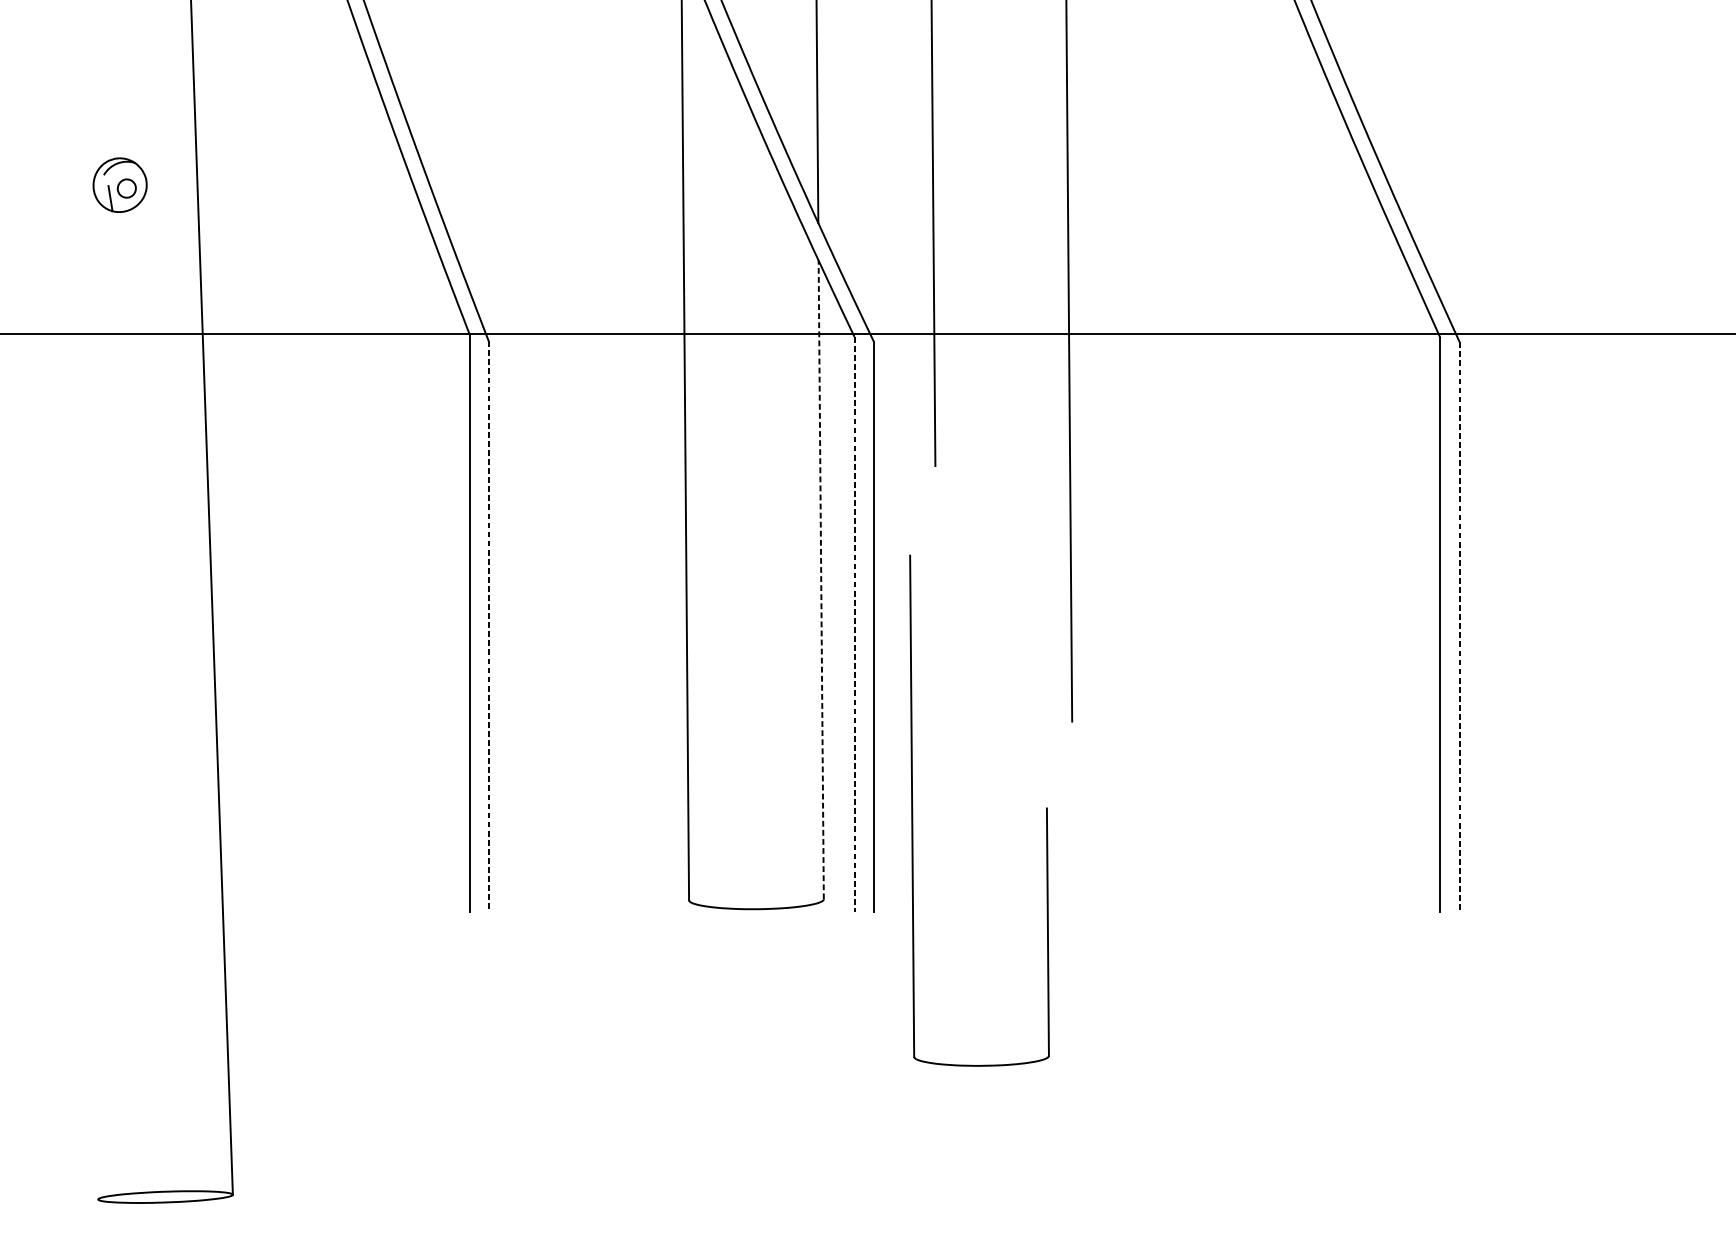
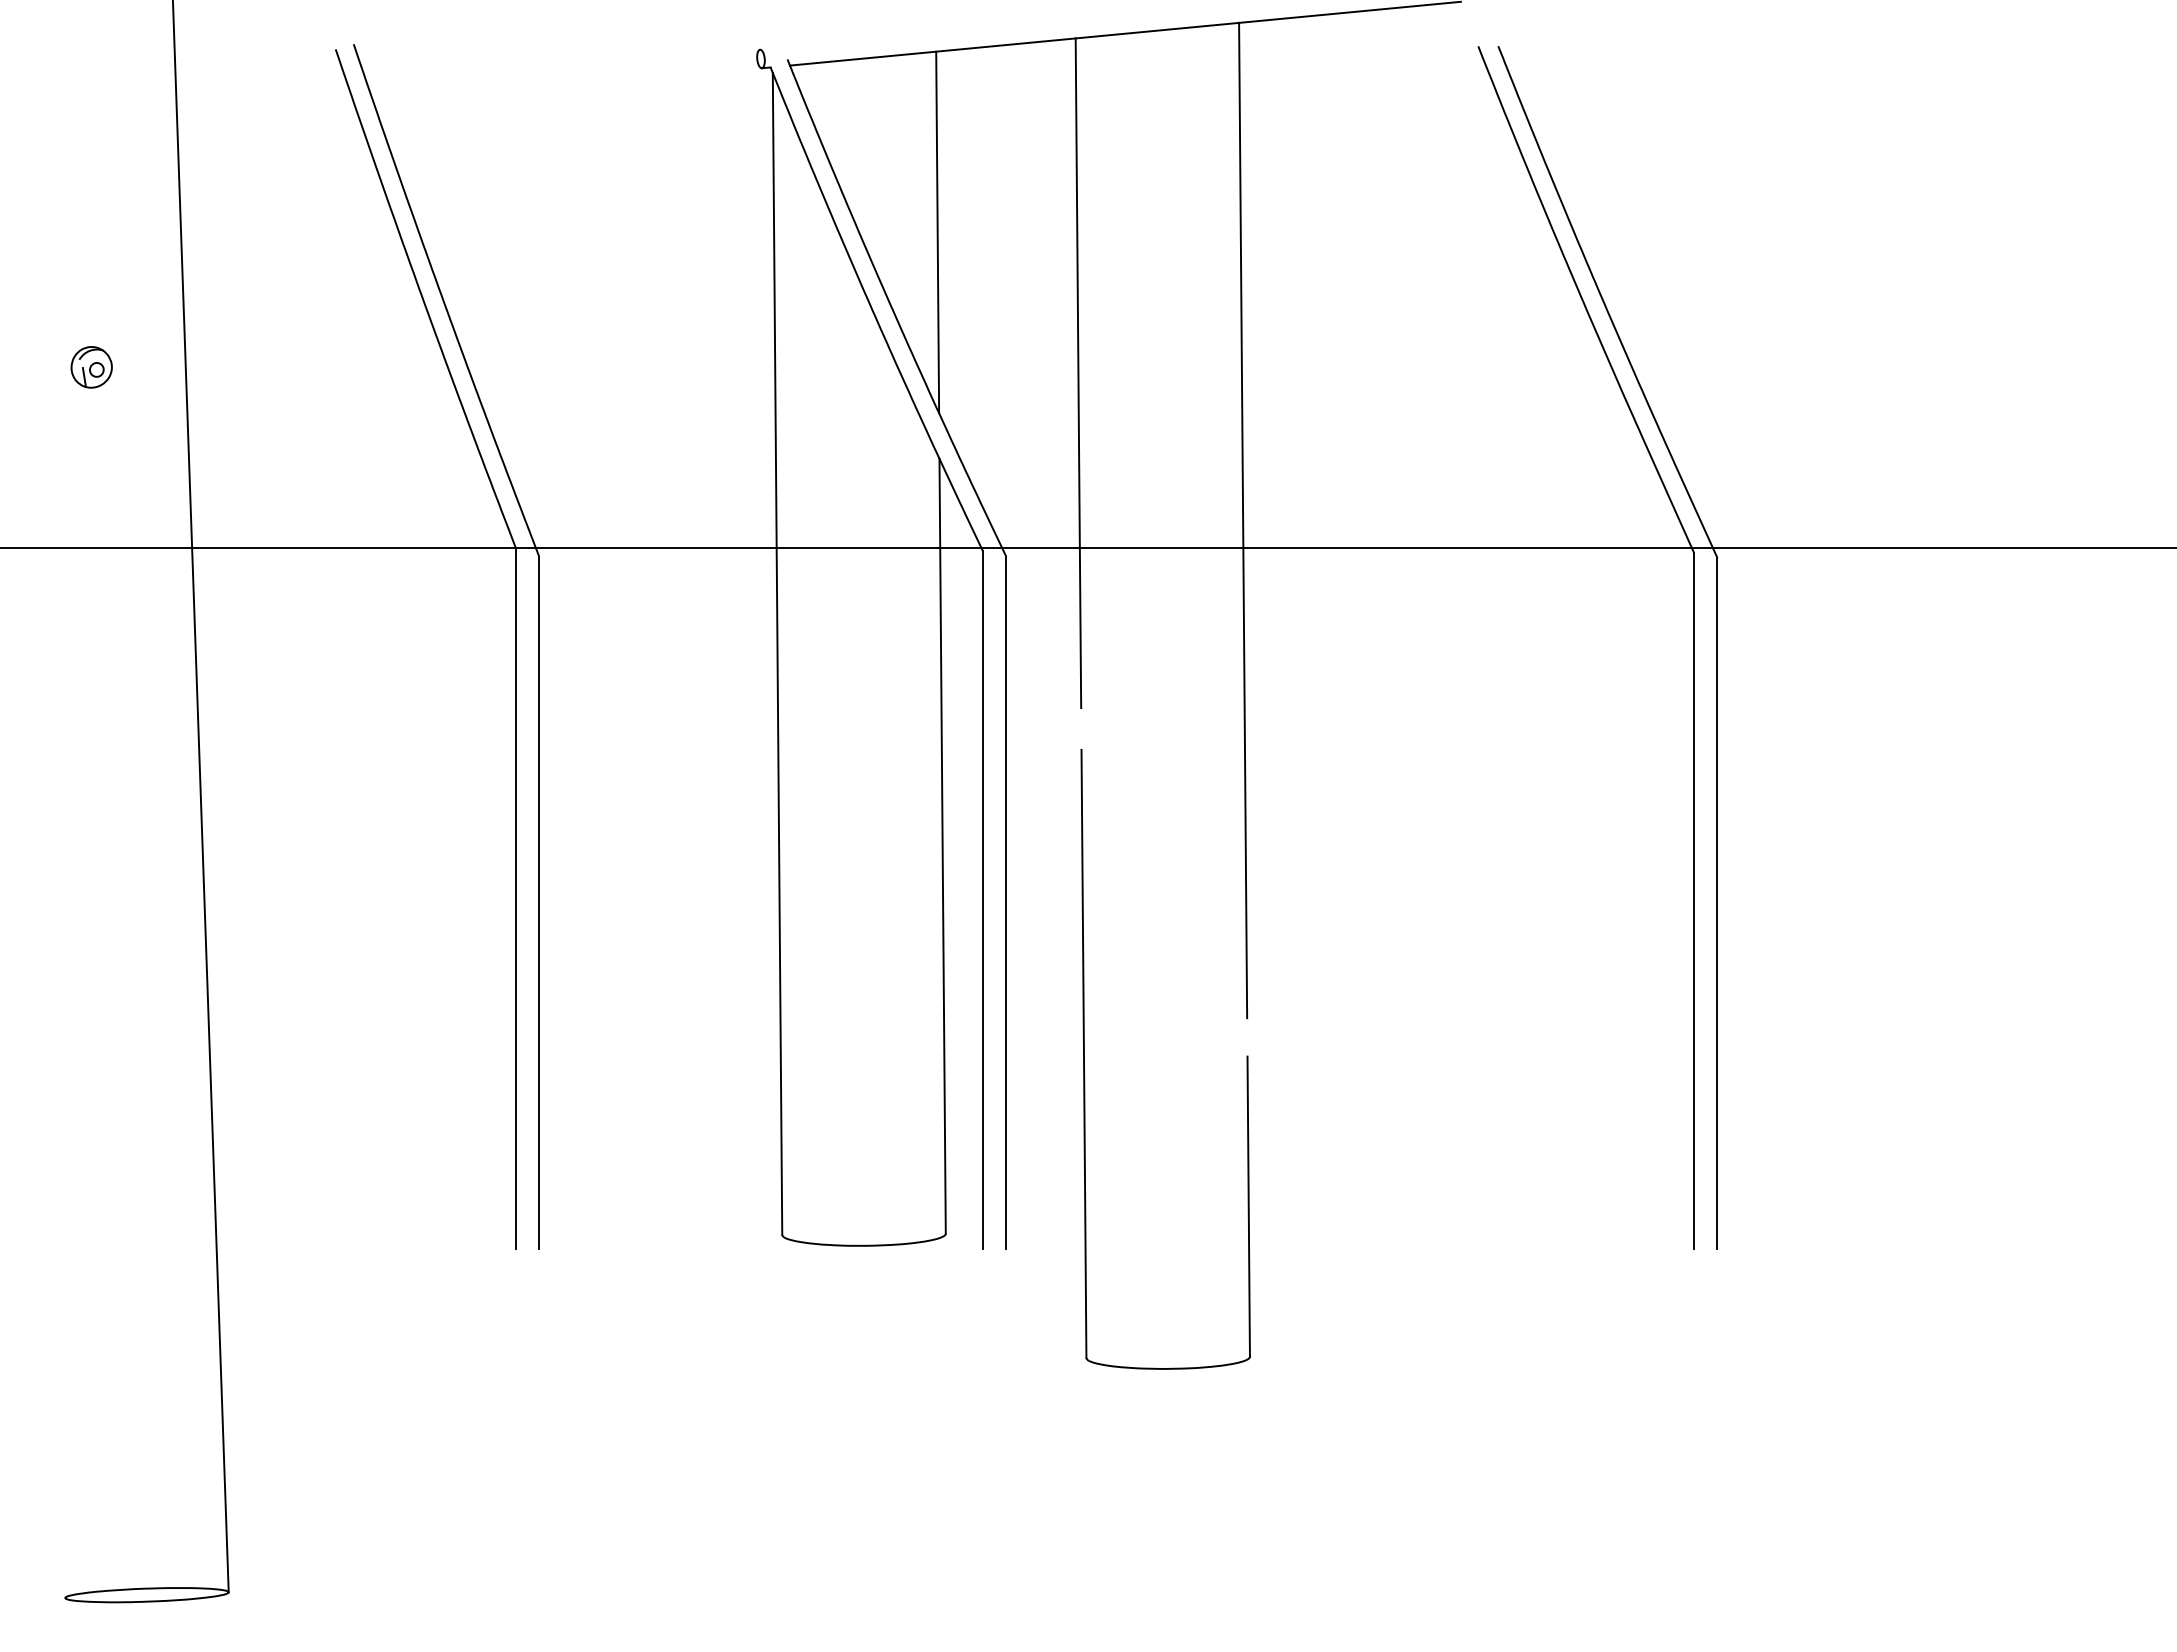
part: (119, 185) -> (91, 367), size x0.62
line: (821, 579) -> (942, 845), dashed -> solid
line: (854, 624) -> (983, 900), dashed -> solid
line: (489, 627) -> (539, 903), dashed -> solid
line: (1459, 627) -> (1717, 903), dashed -> solid
part: (912, 810) -> (1084, 1059), moved

